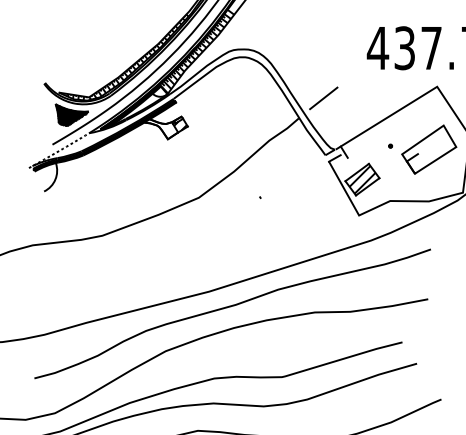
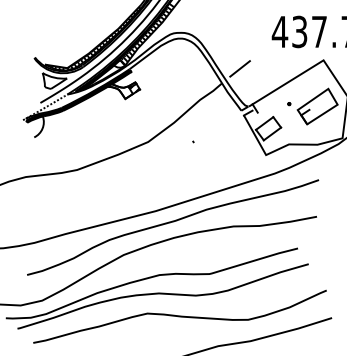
hatch: (71, 114) -> (54, 80), removed
hatch: (362, 179) -> (268, 128), removed

